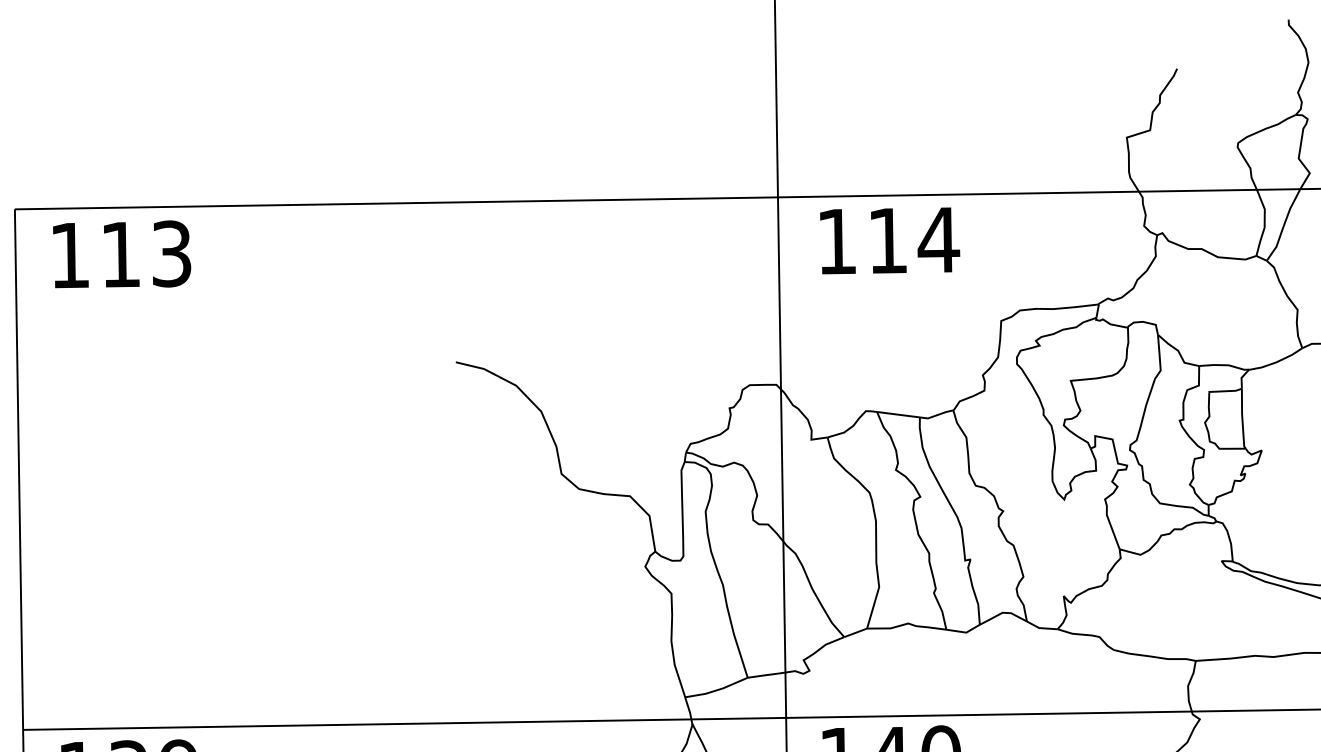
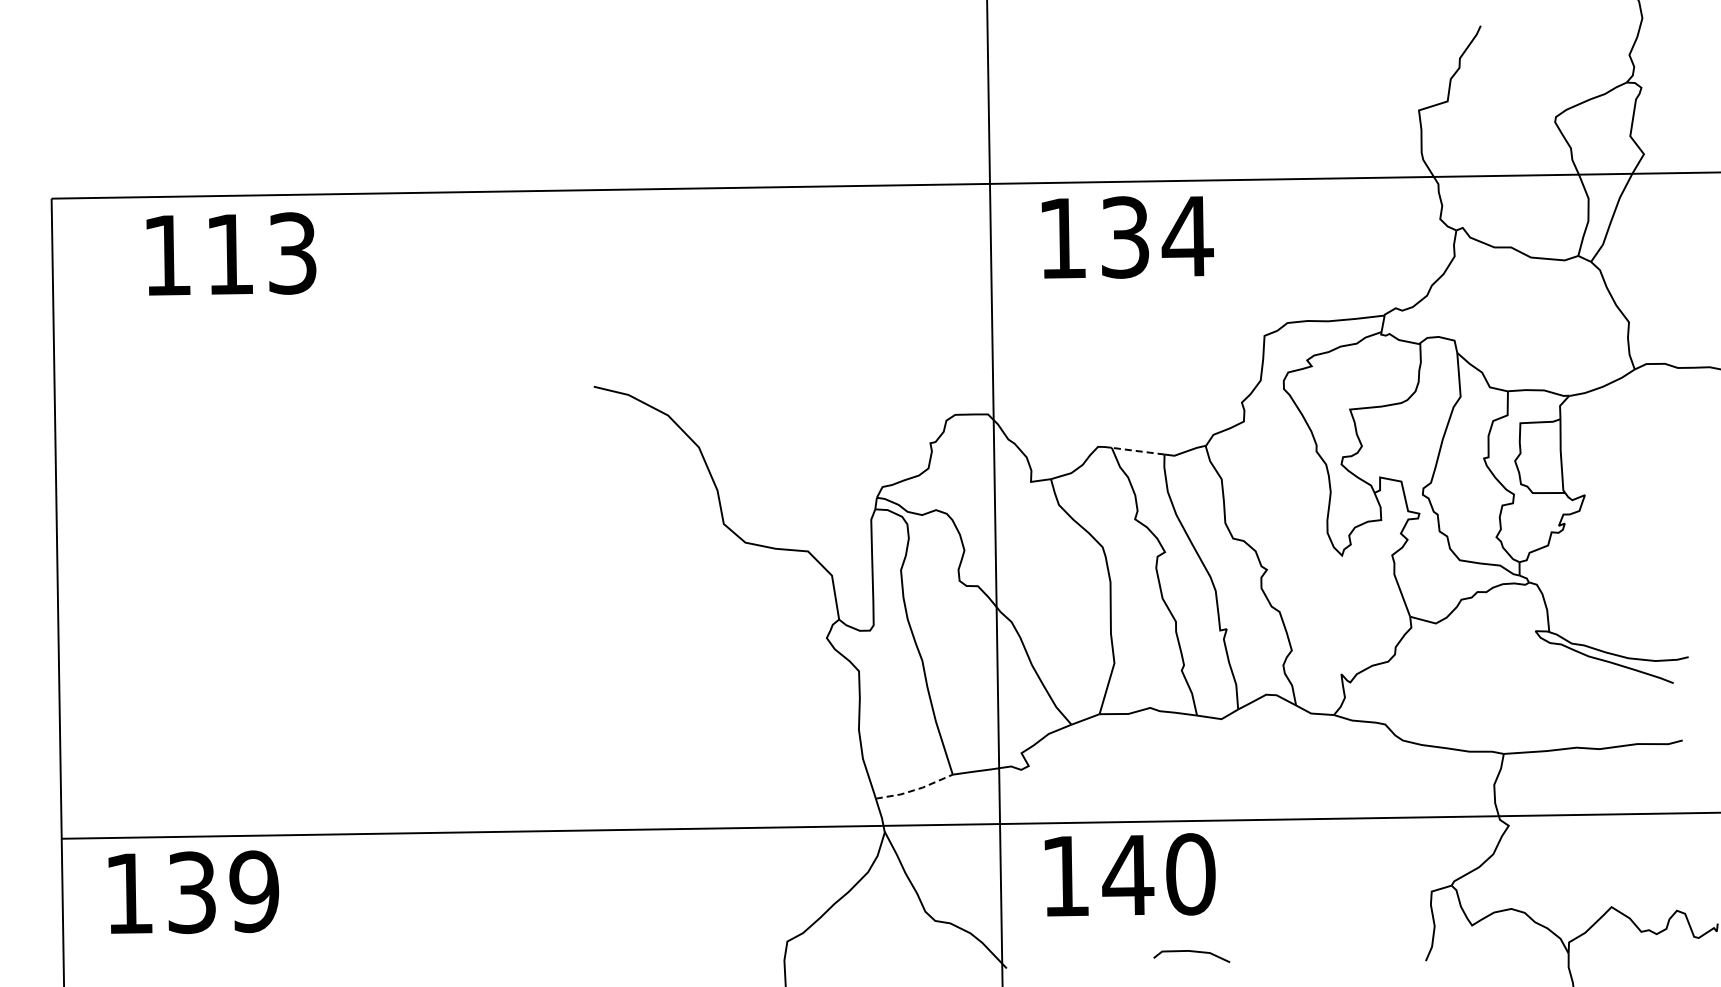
text: (888, 240) -> (1125, 237), 114 -> 134
text: (122, 253) -> (231, 253), moved
line: (897, 414) -> (1136, 451), solid -> dashed
line: (717, 690) -> (915, 790), solid -> dashed

